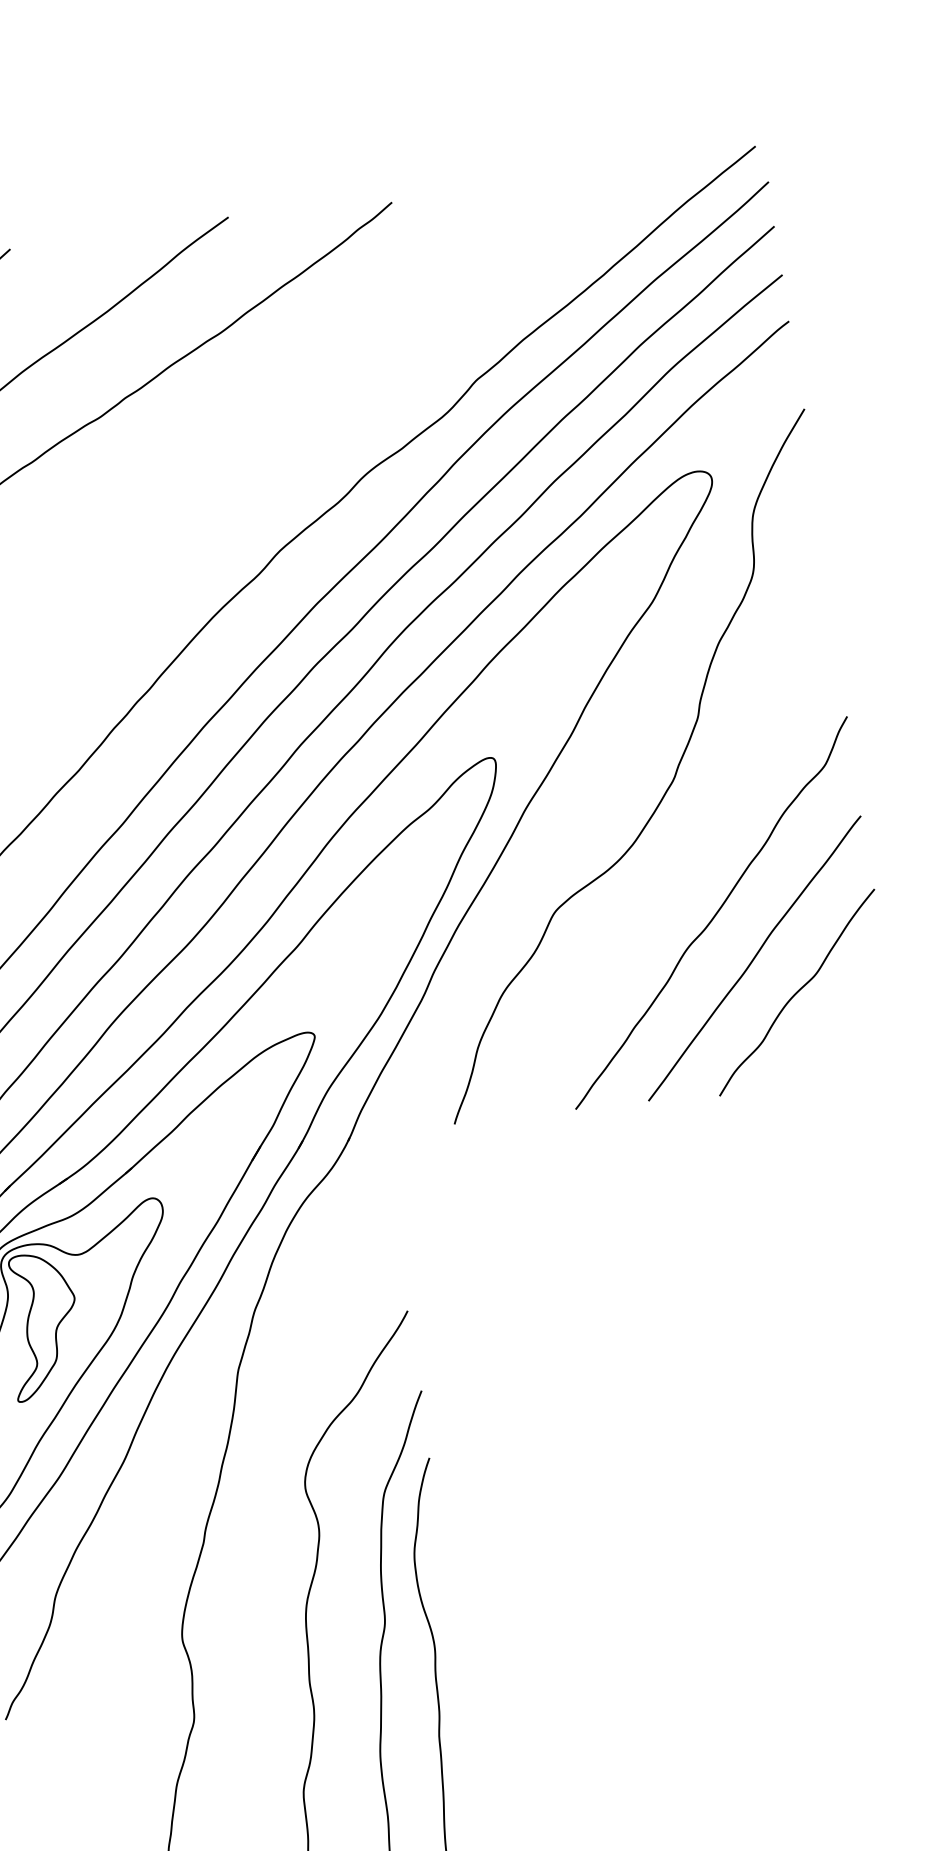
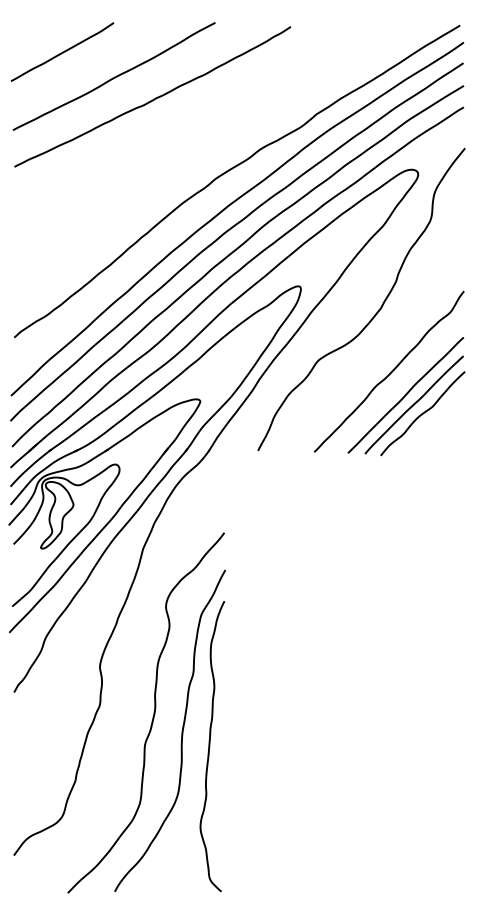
line: (773, 975) -> (413, 404), added

